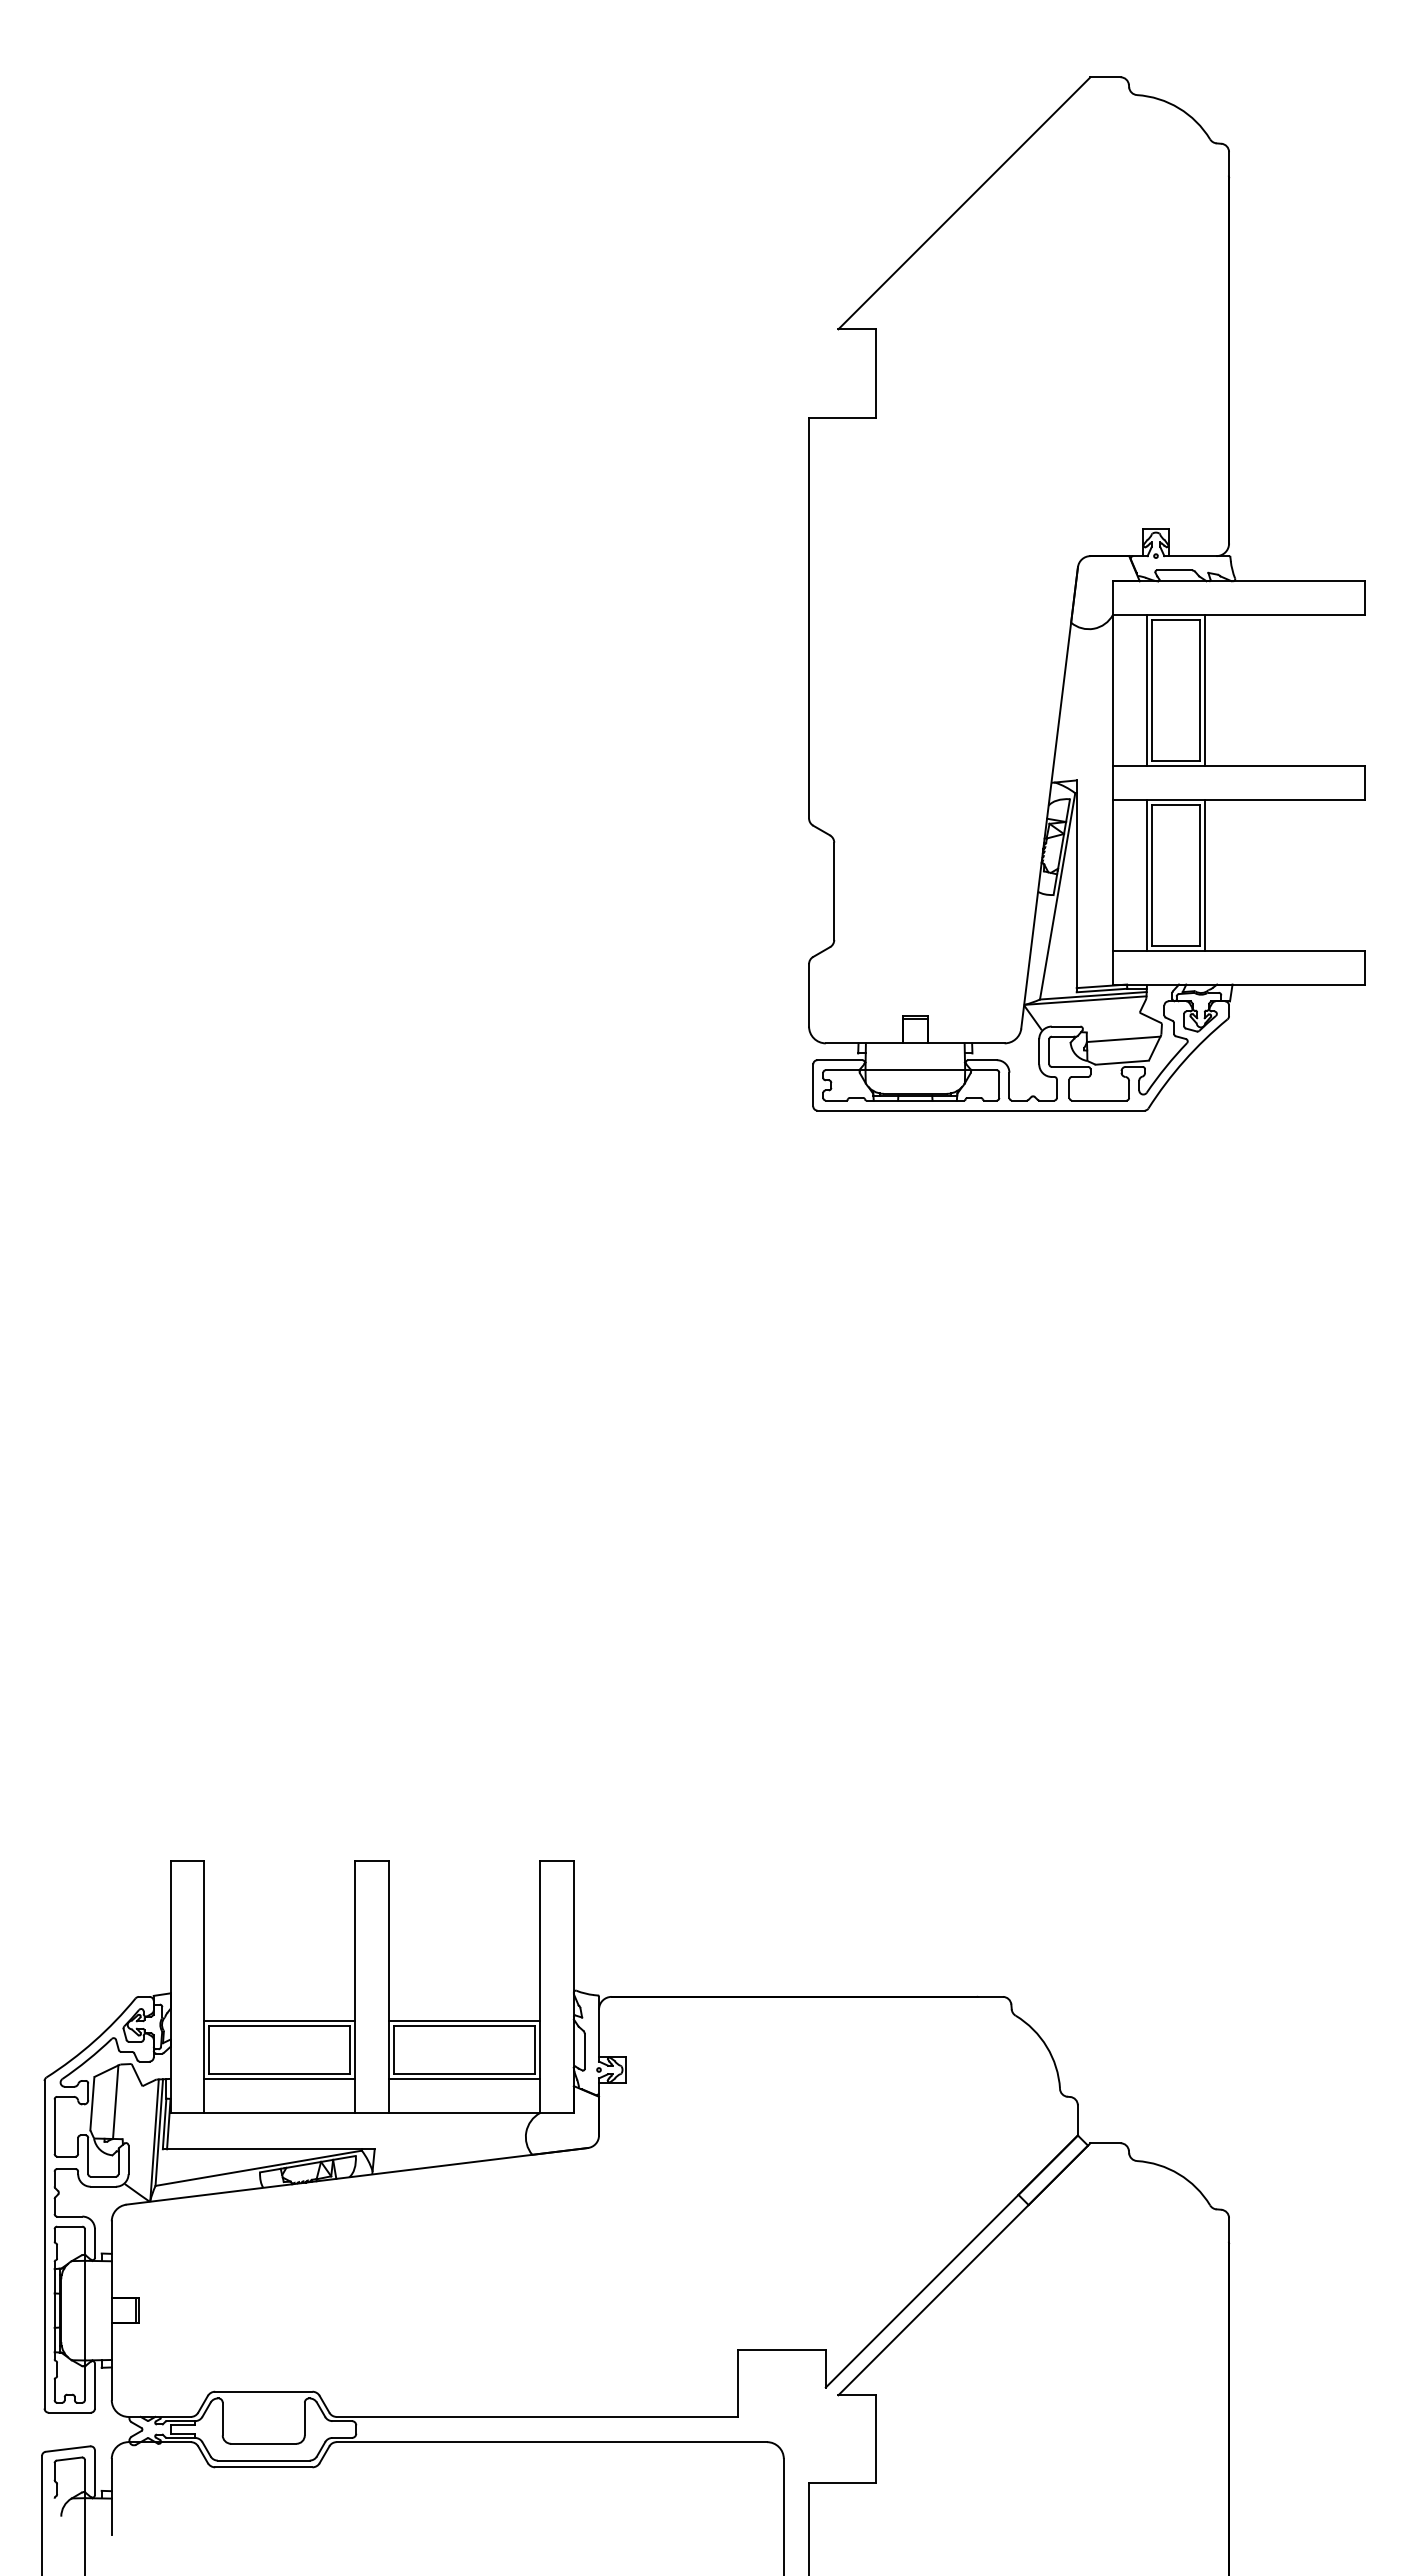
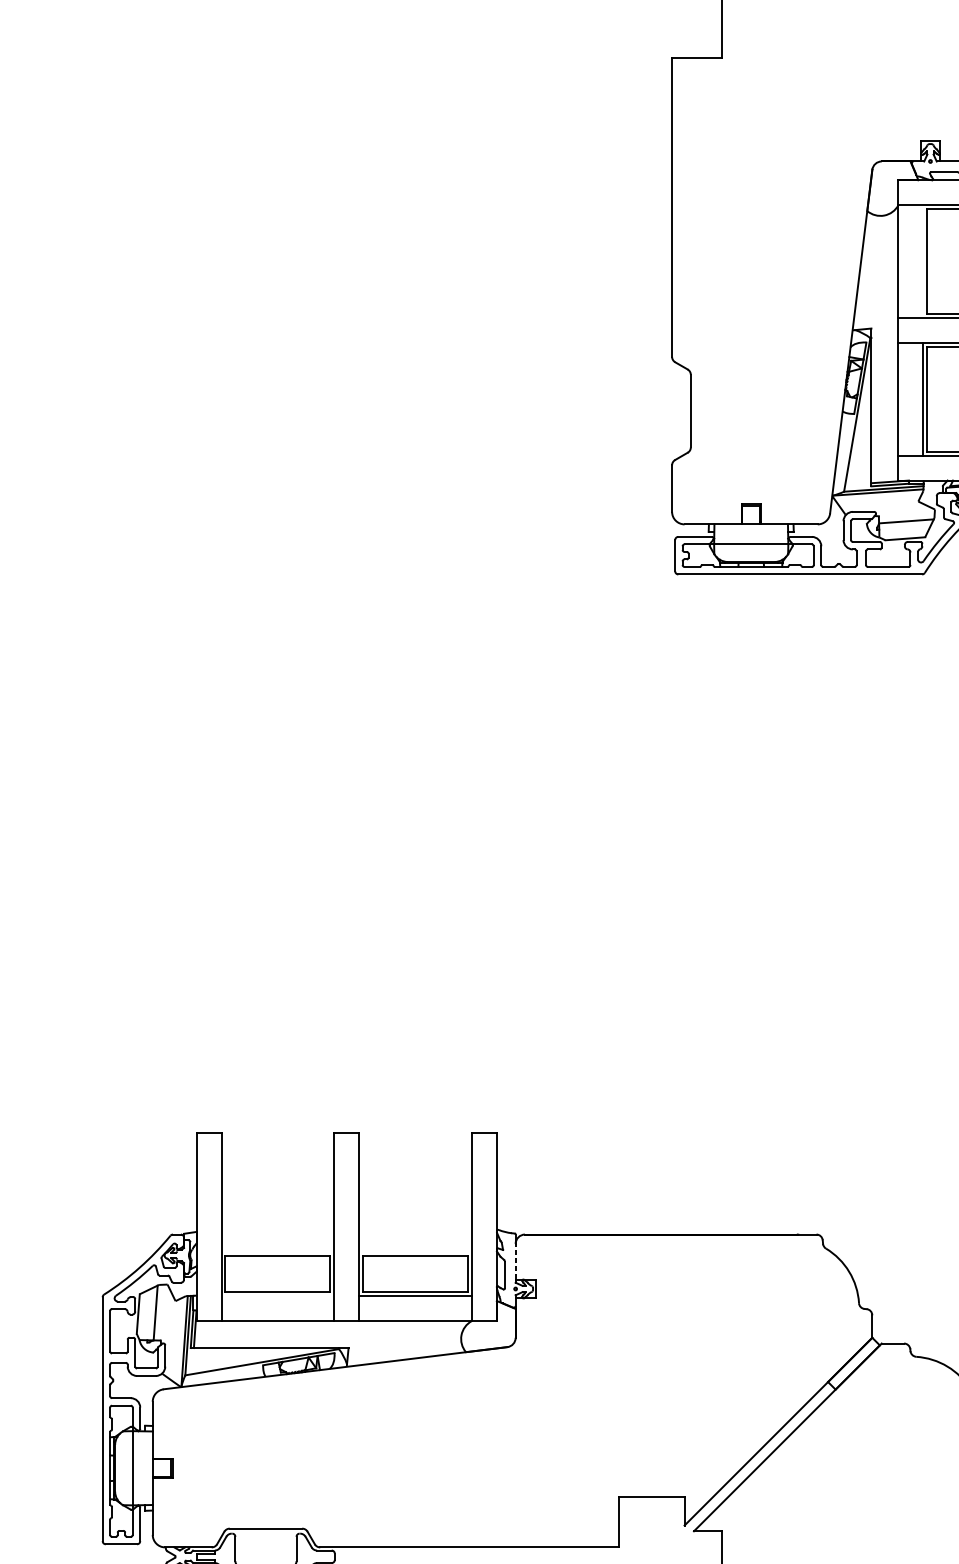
line: (1146, 690) -> (923, 261), removed
line: (279, 2020) -> (277, 1252), removed
line: (464, 2020) -> (415, 1252), removed
line: (599, 2033) -> (516, 1261), solid -> dashed
line: (279, 2079) -> (277, 1296), removed

